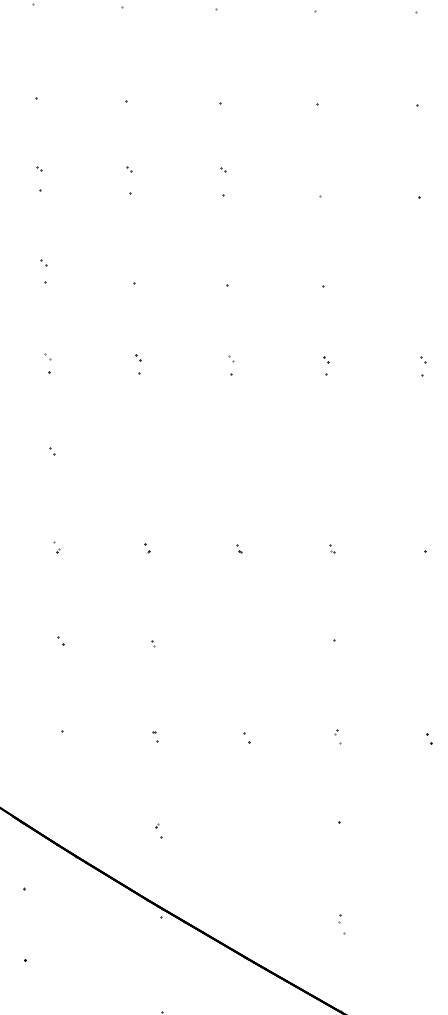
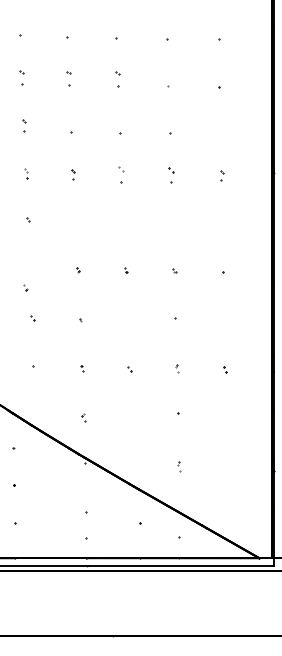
part: (230, 364) -> (121, 174), size x1.6
part: (326, 364) -> (171, 174), size x1.6
part: (56, 546) -> (25, 287), moved

